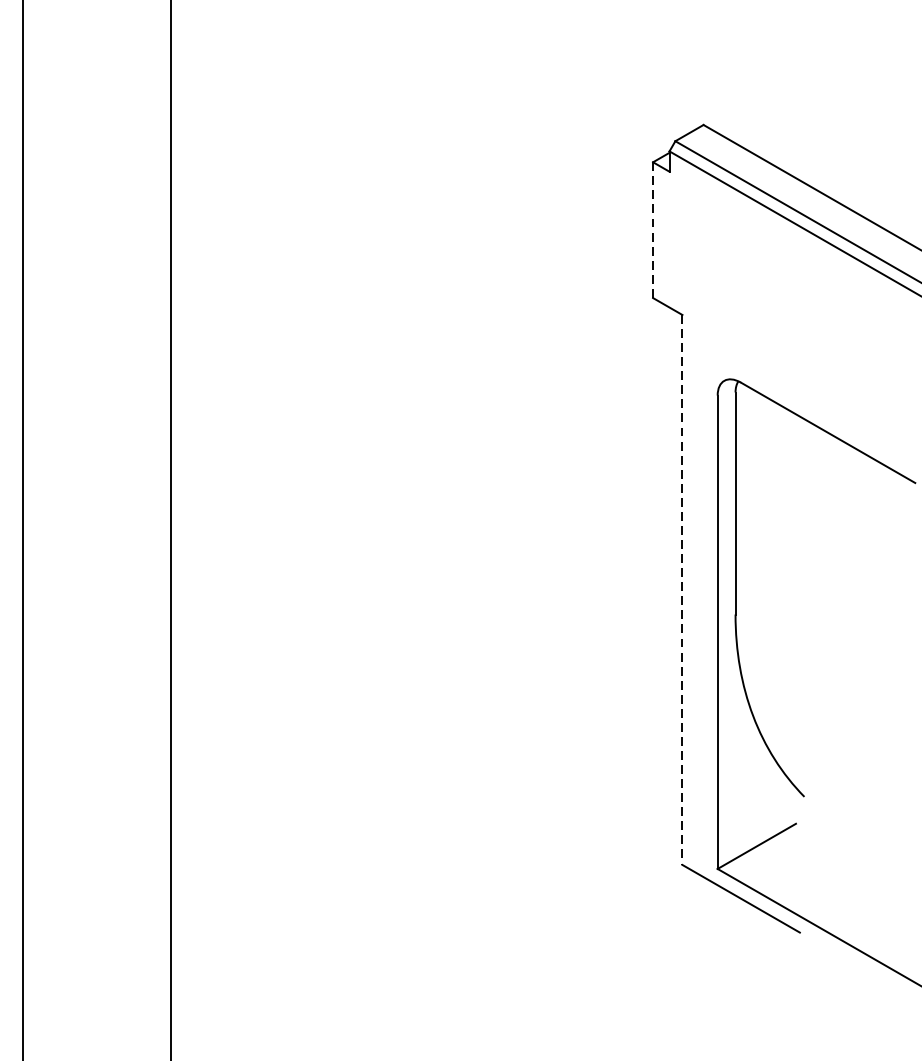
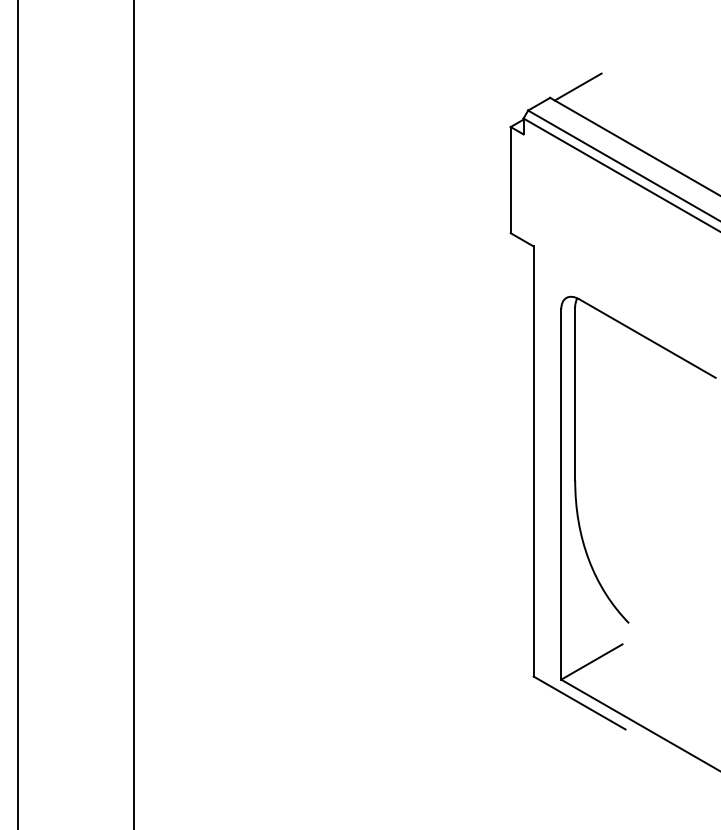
line: (738, 110) -> (577, 86), added
line: (652, 230) -> (510, 180), dashed -> solid
line: (682, 591) -> (533, 462), dashed -> solid

